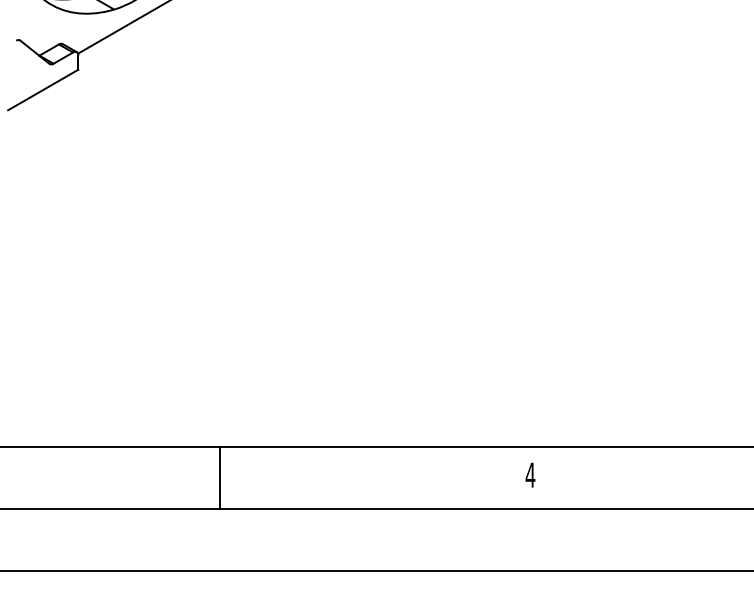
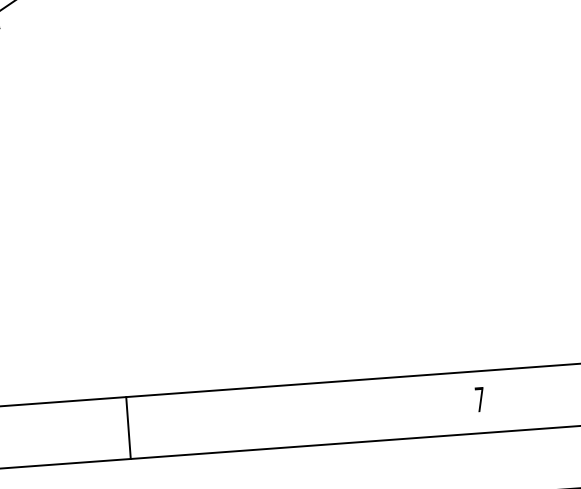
text: (530, 474) -> (479, 398), 4 -> 7
line: (219, 477) -> (127, 427), moved

